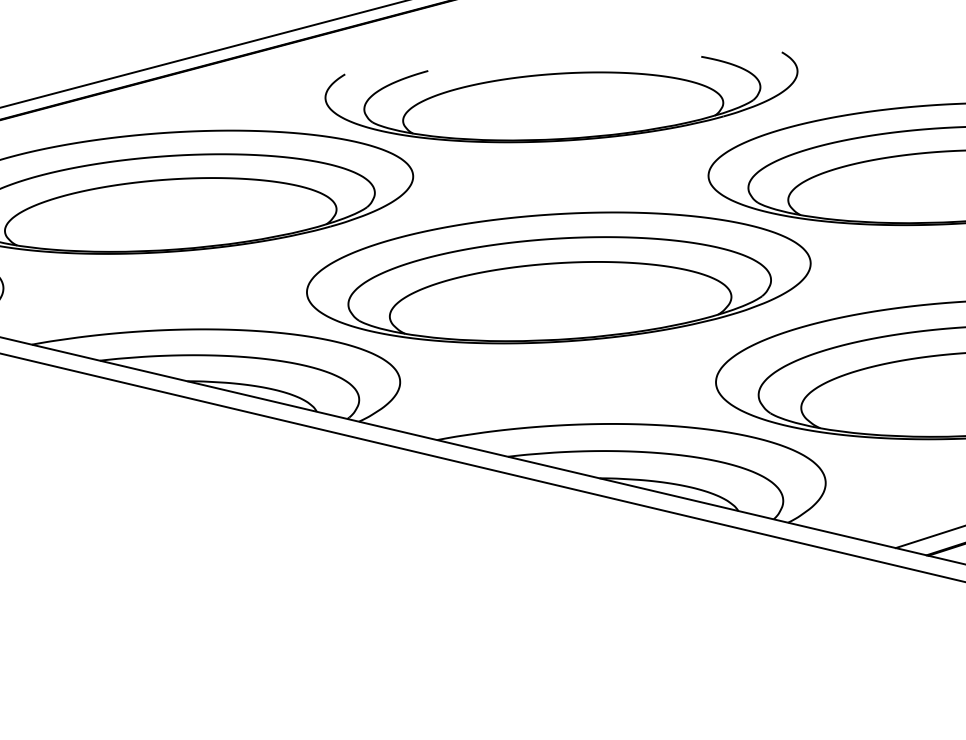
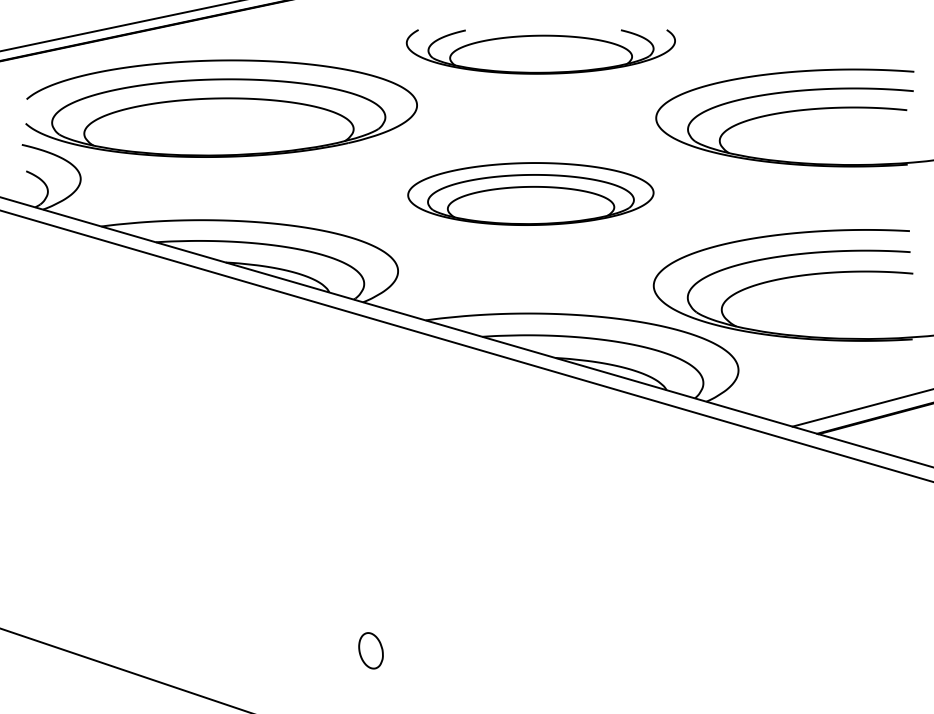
part: (561, 101) -> (540, 51), size x0.7
part: (558, 277) -> (530, 193), size x0.6

